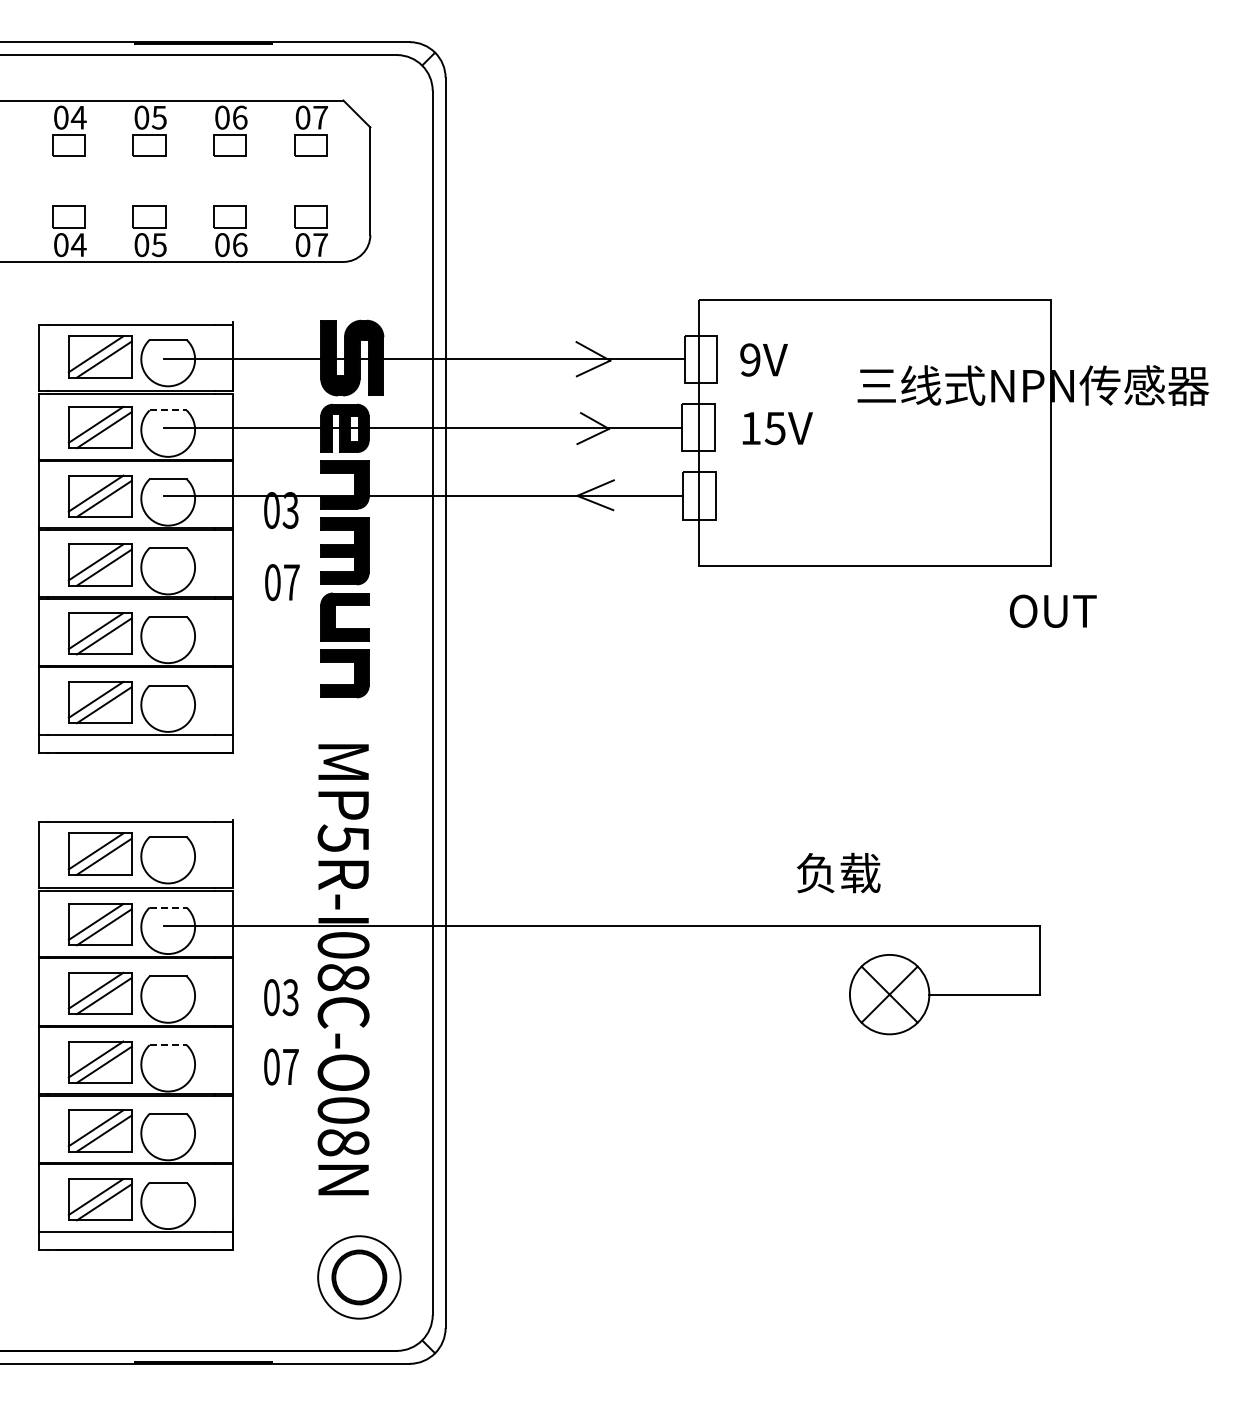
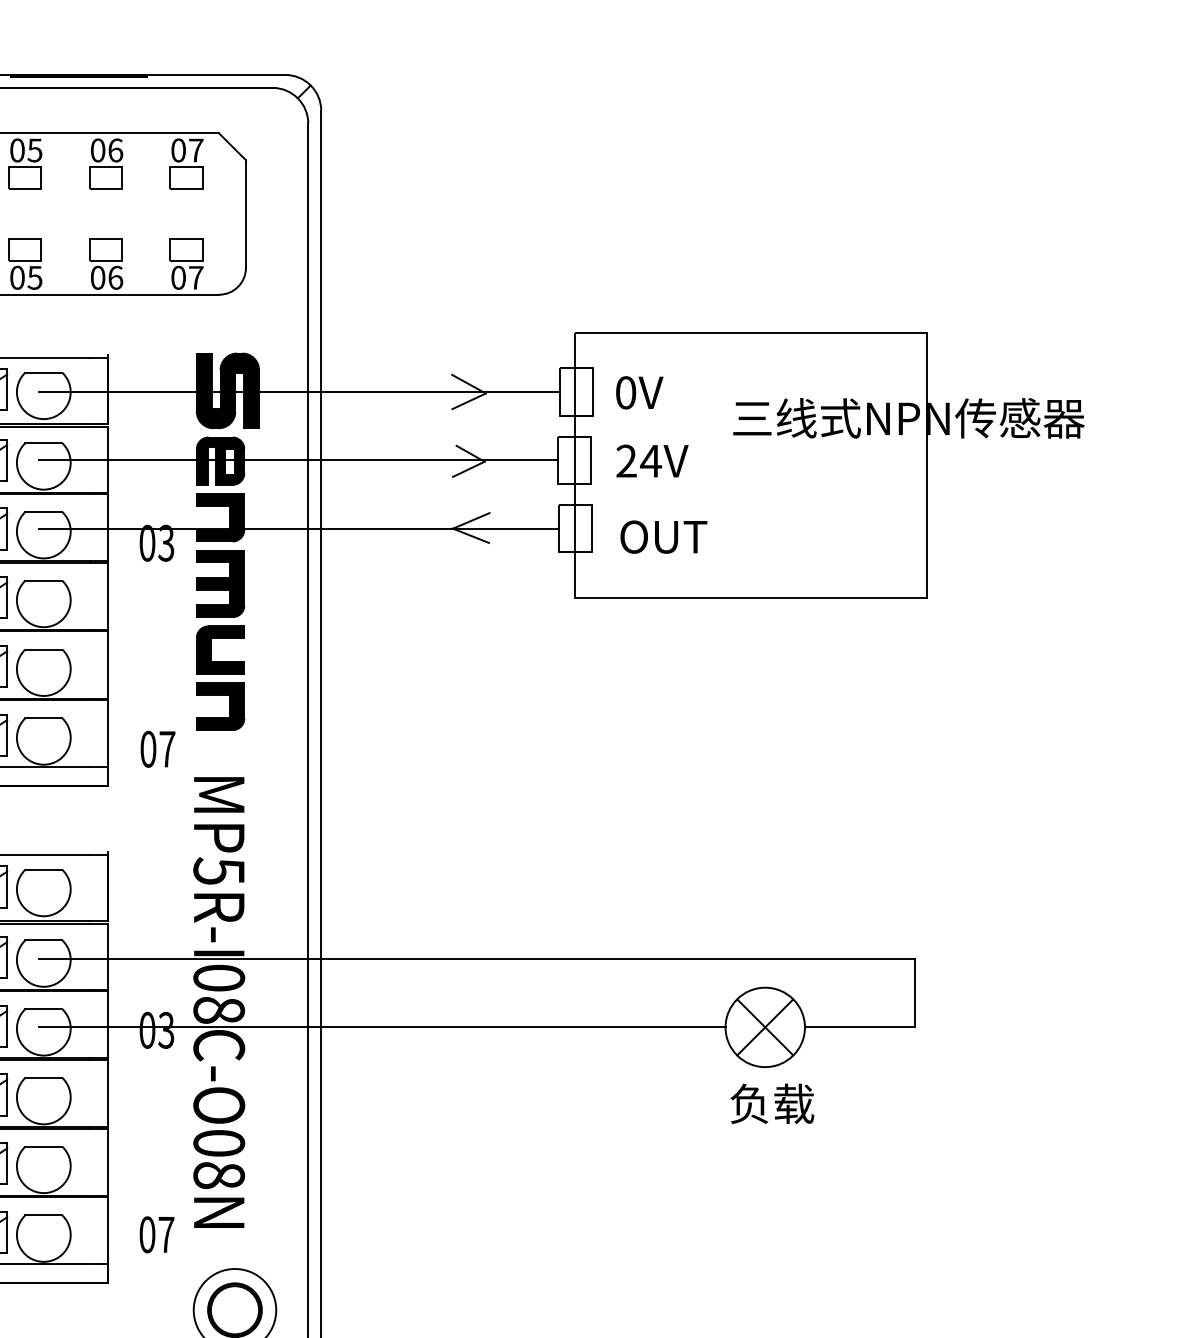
text: (750, 359) -> (626, 392), 9V -> 0V
line: (168, 410) -> (44, 443), dashed -> solid
text: (763, 428) -> (639, 461), 15V -> 24V
text: (282, 582) -> (158, 749), moved
text: (1053, 610) -> (664, 536), moved
text: (838, 872) -> (772, 1103), moved
line: (168, 907) -> (44, 940), dashed -> solid
line: (506, 994) -> (382, 1027), added
line: (168, 1045) -> (44, 1078), dashed -> solid
text: (281, 1066) -> (157, 1234), moved

